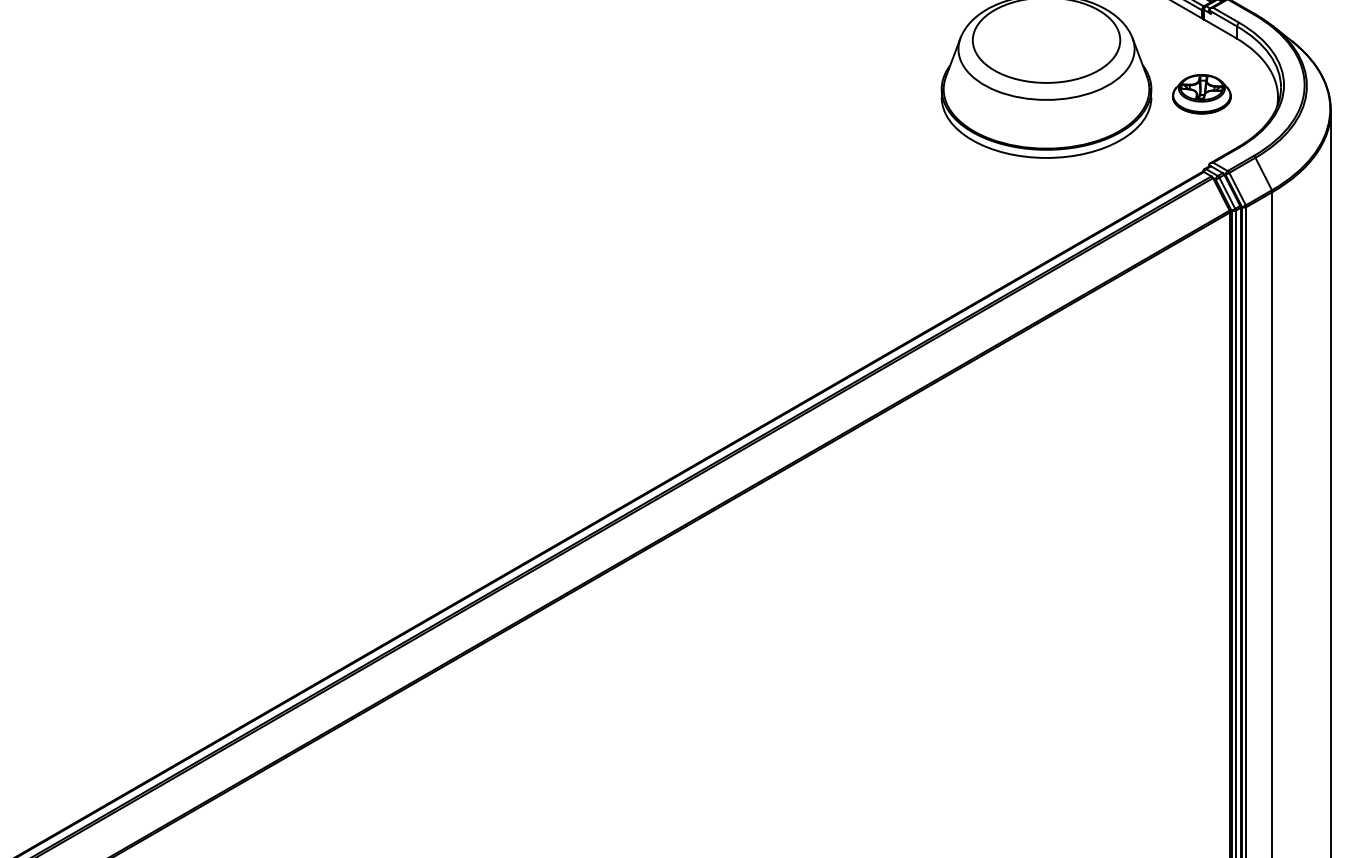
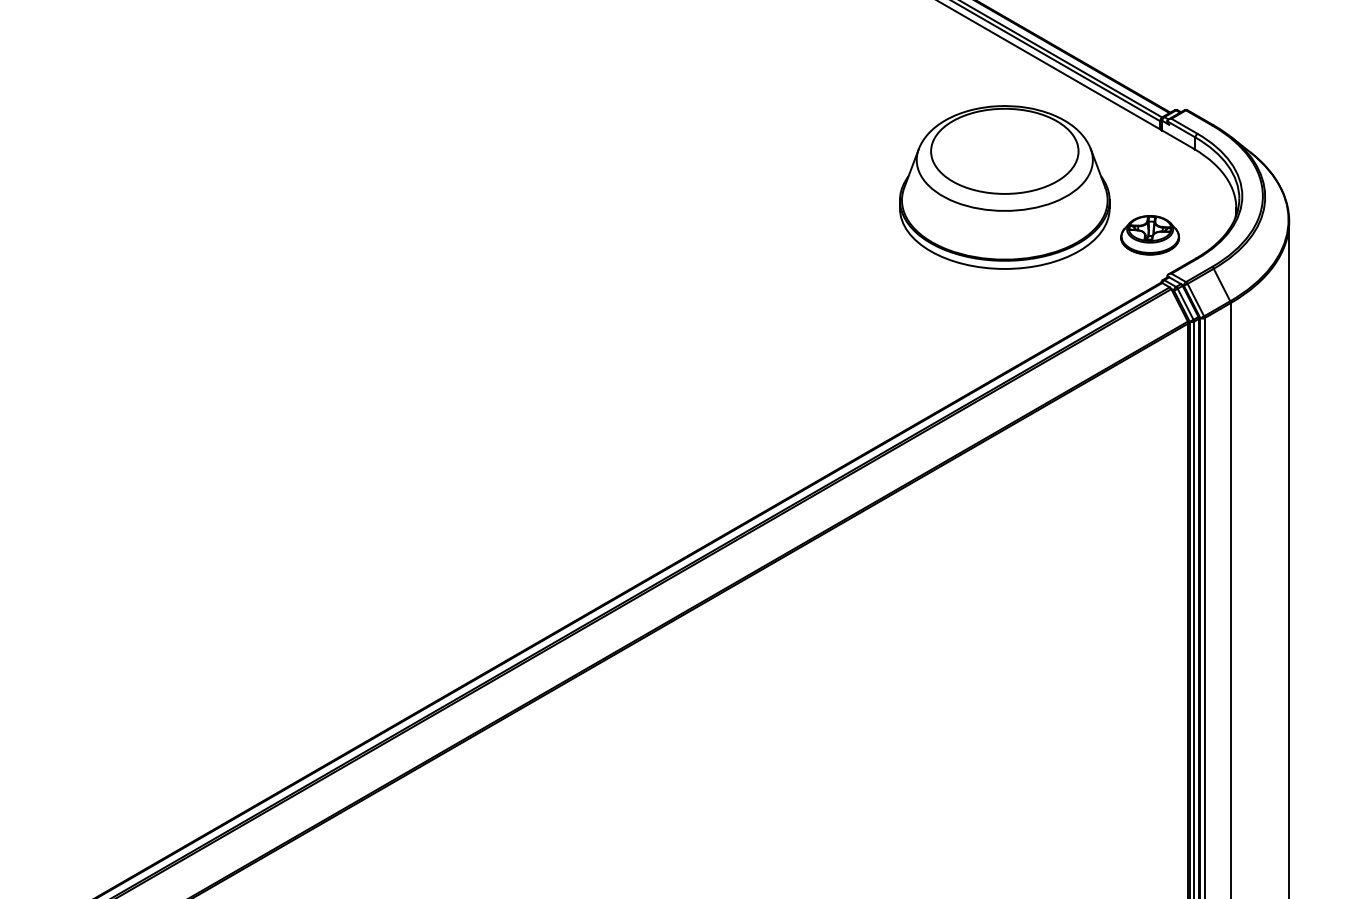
part: (1202, 94) -> (1150, 235), moved

